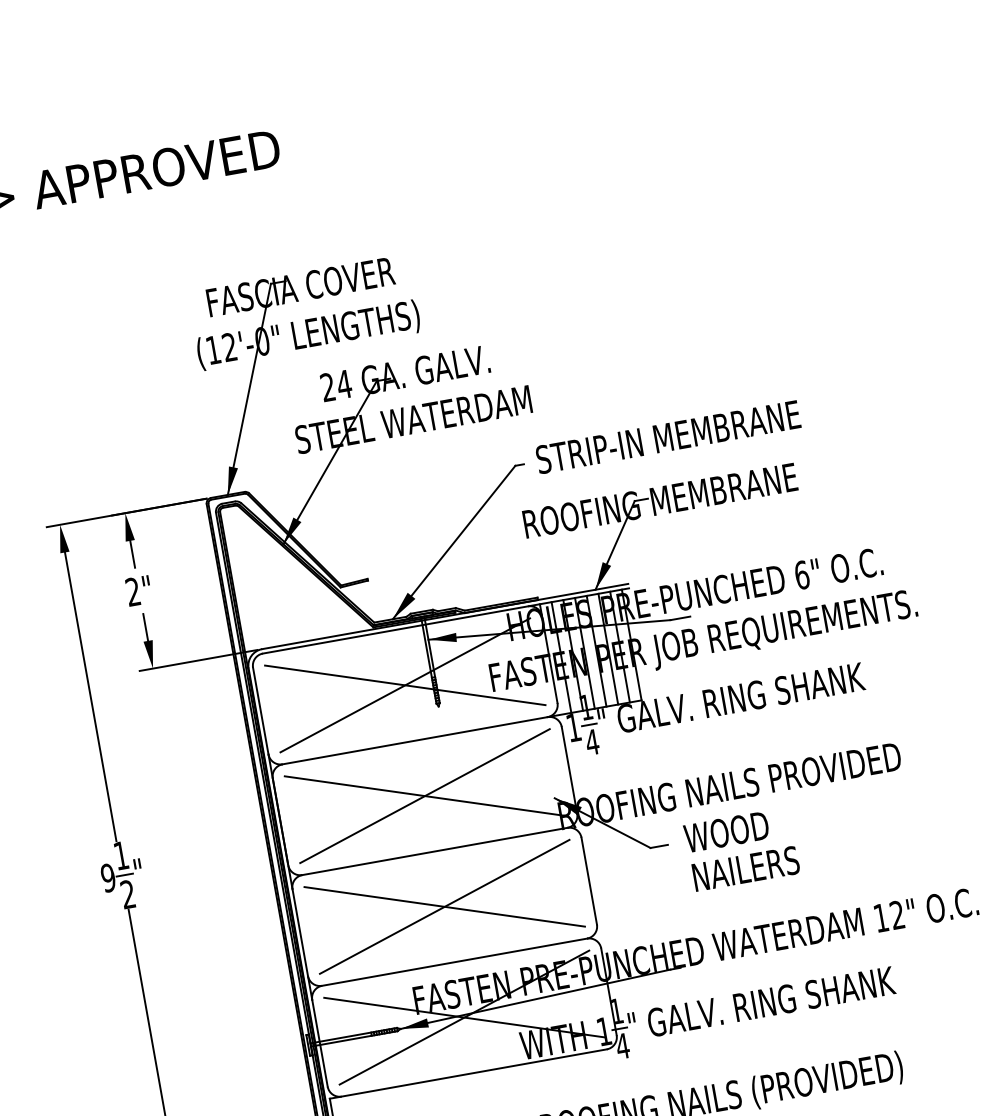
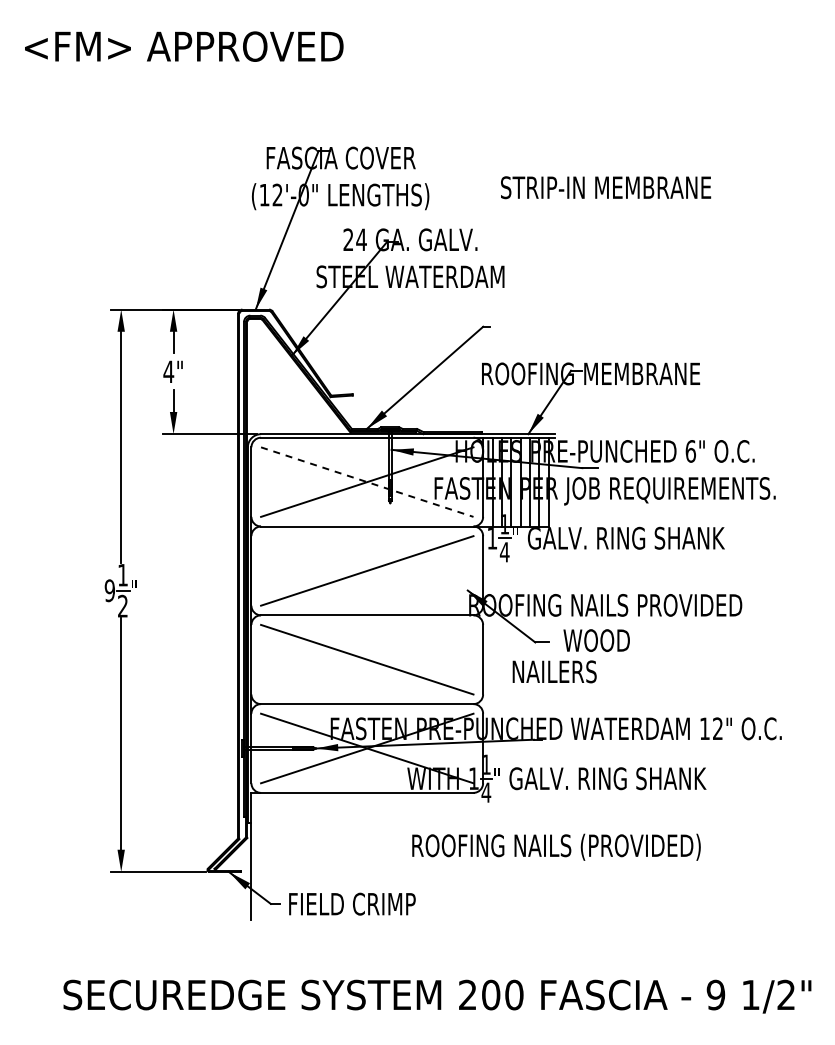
text: (668, 436) -> (606, 187), moved
text: (132, 591) -> (168, 371), 2" -> 4"
line: (405, 685) -> (367, 482), solid -> dashed
line: (425, 795) -> (367, 570), removed
text: (745, 868) -> (554, 671), moved
line: (444, 906) -> (367, 659), removed

